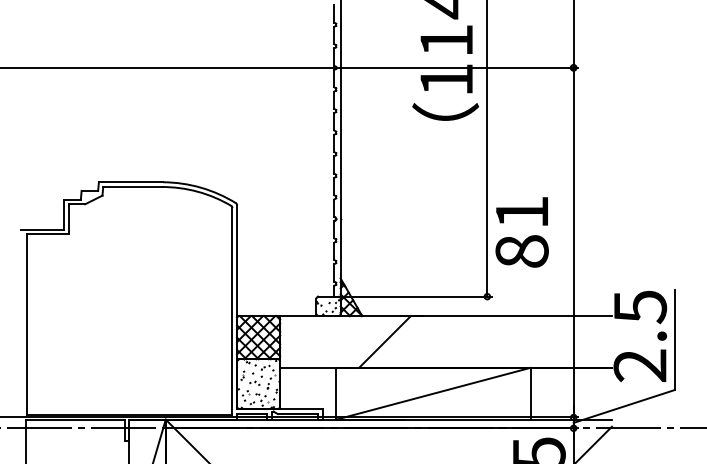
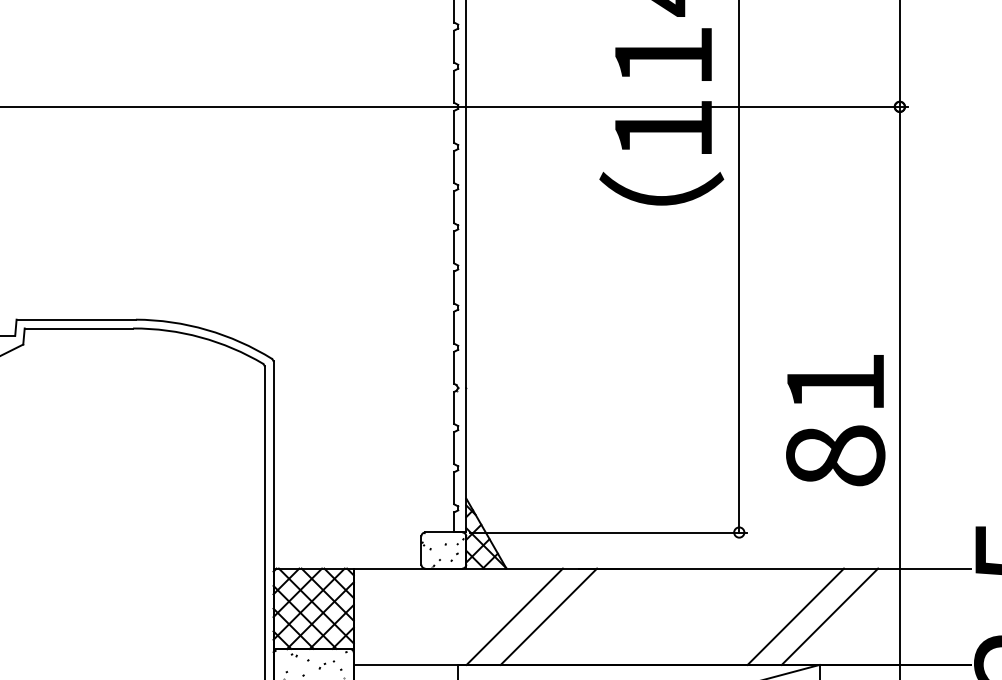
text: (521, 232) -> (834, 420), moved
line: (366, 341) -> (514, 615), added
line: (517, 341) -> (795, 615), added
line: (535, 341) -> (828, 615), added

